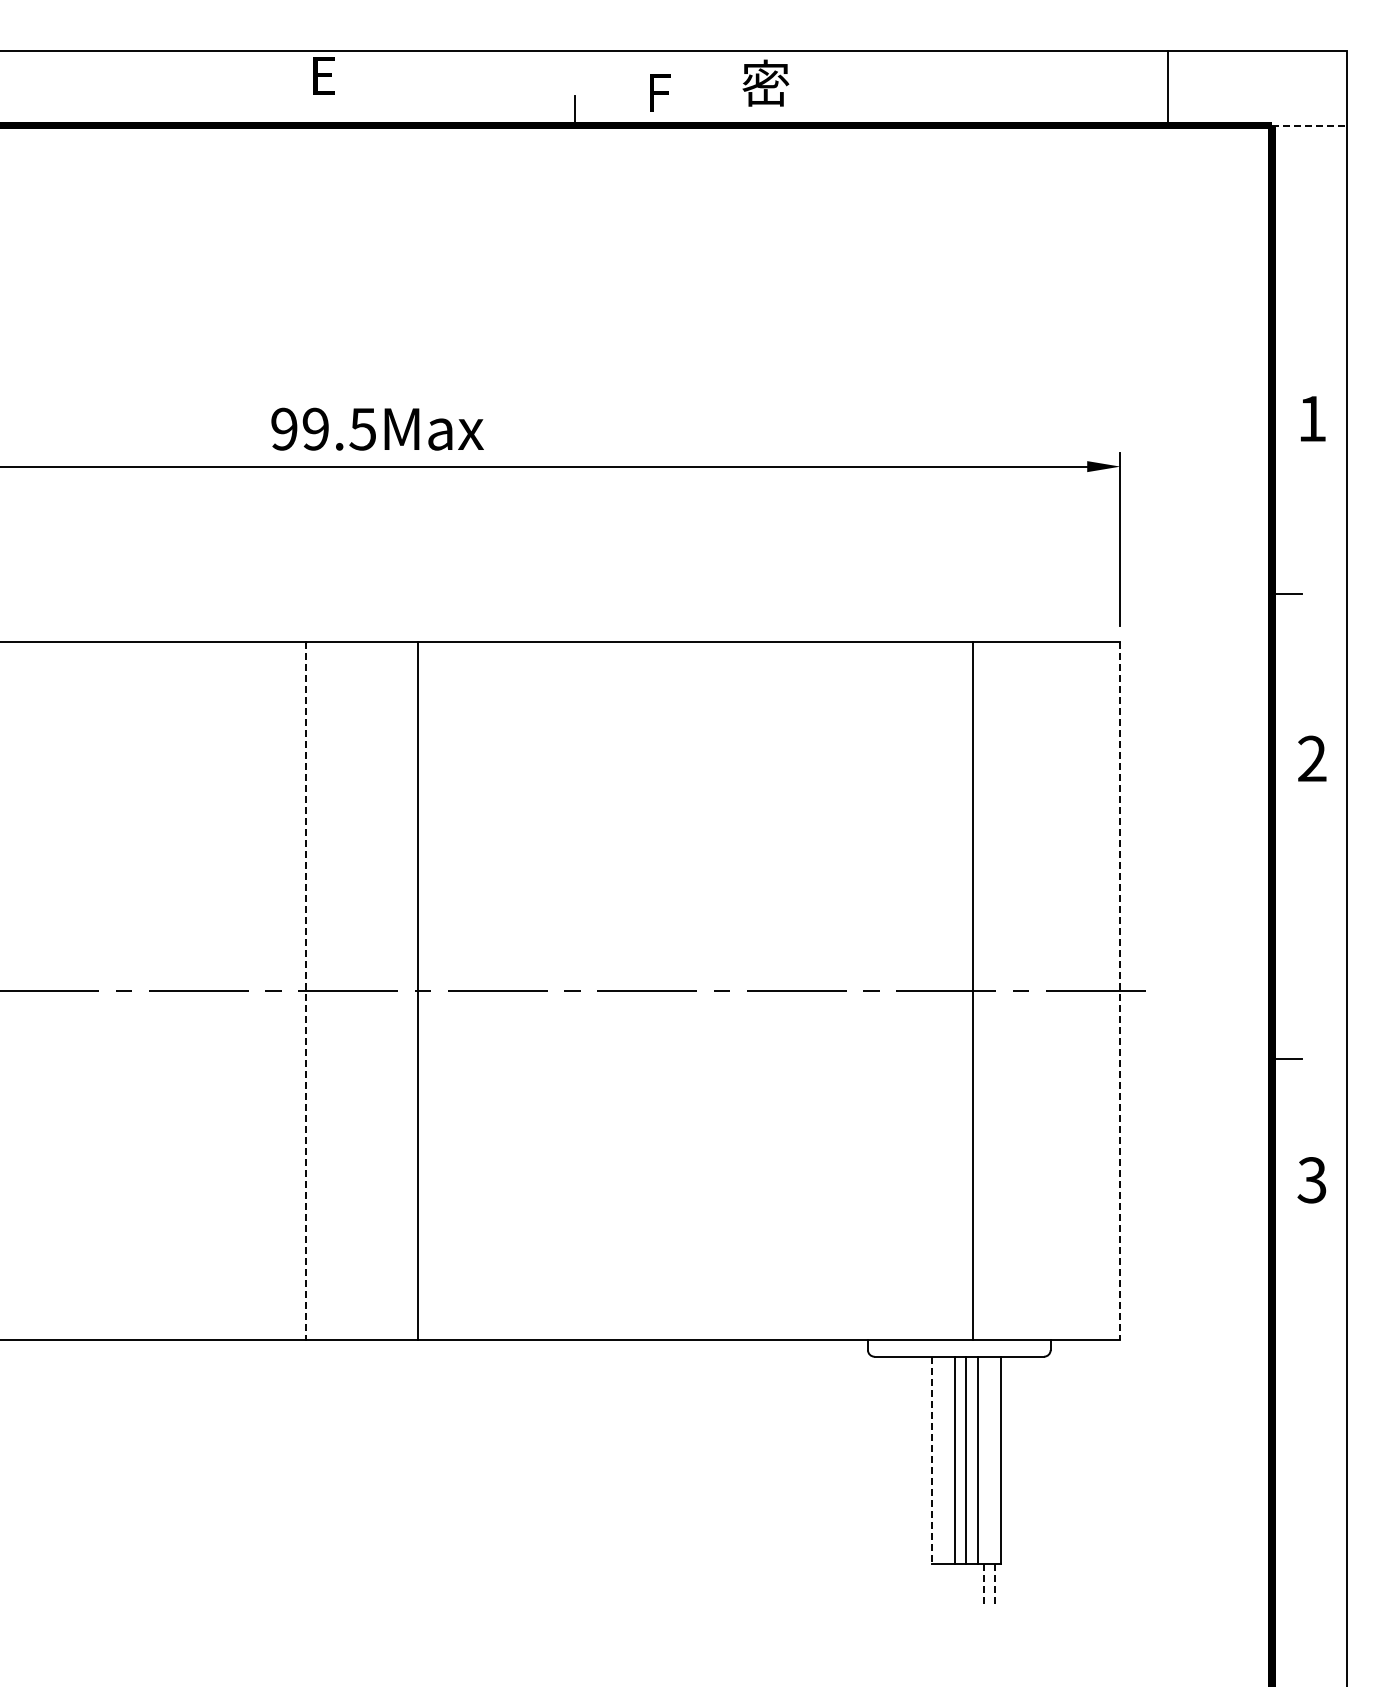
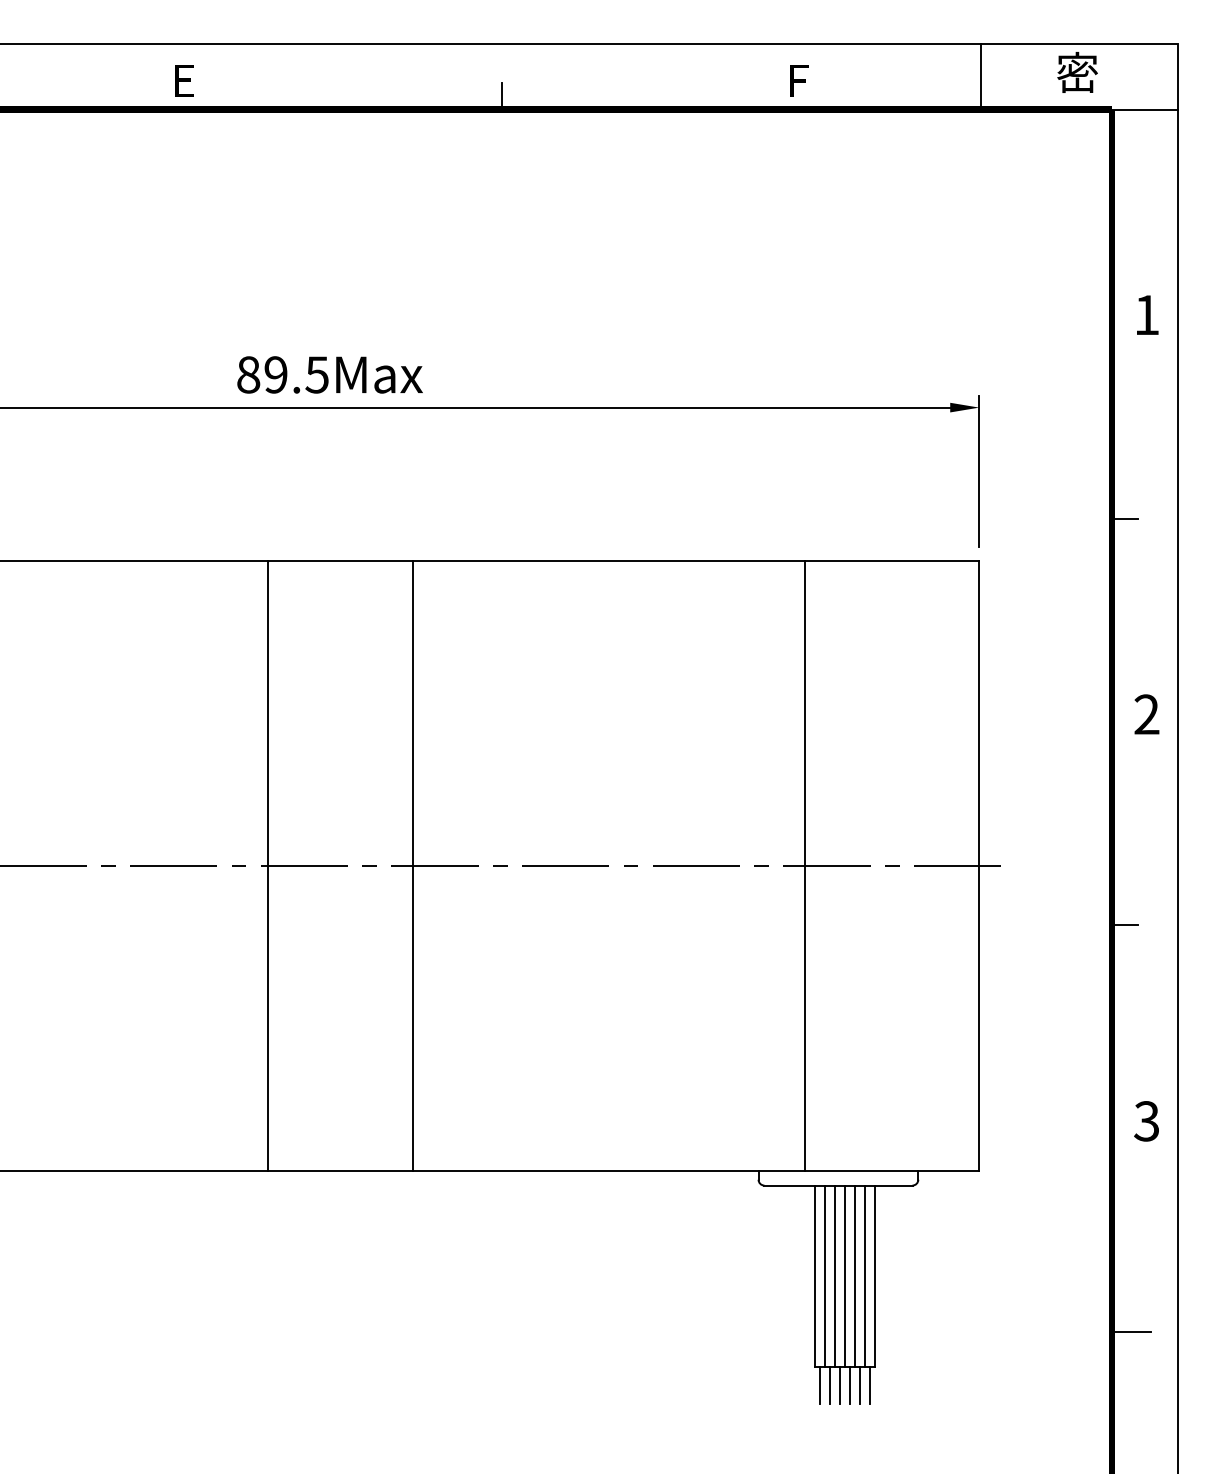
text: (323, 75) -> (183, 80), moved
text: (765, 82) -> (1077, 71), moved
line: (1168, 87) -> (981, 76), moved
text: (660, 92) -> (799, 80), moved
line: (1309, 125) -> (1144, 109), dashed -> solid
text: (1313, 418) -> (1148, 314), moved
text: (284, 428) -> (248, 374), 99.5Max -> 89.5Max
text: (1312, 758) -> (1147, 714), moved
line: (306, 991) -> (267, 866), dashed -> solid
line: (417, 991) -> (412, 866), moved
line: (973, 991) -> (805, 866), moved
line: (1120, 991) -> (979, 866), dashed -> solid
text: (1311, 1180) -> (1146, 1121), moved
line: (932, 1460) -> (815, 1276), dashed -> solid
line: (943, 1460) -> (824, 1276), added
line: (989, 1460) -> (864, 1276), added
line: (1294, 1524) -> (1131, 1332), added
line: (938, 1585) -> (820, 1385), added
line: (949, 1585) -> (829, 1385), added
line: (961, 1585) -> (840, 1385), added
line: (972, 1585) -> (849, 1385), added
line: (983, 1586) -> (859, 1386), dashed -> solid
line: (995, 1586) -> (870, 1386), dashed -> solid

